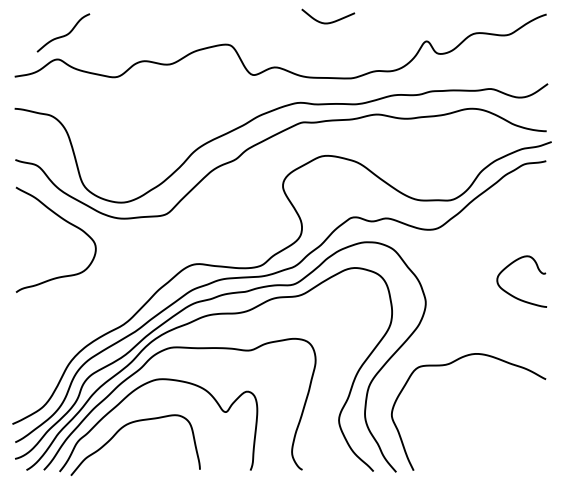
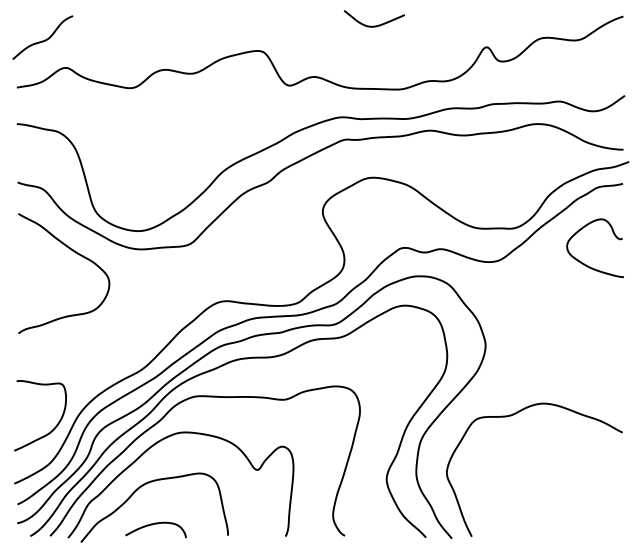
curve: (65, 34) -> (45, 39), moved
curve: (513, 295) -> (585, 264), moved
curve: (46, 375) -> (53, 428), added
curve: (135, 460) -> (154, 525), added

